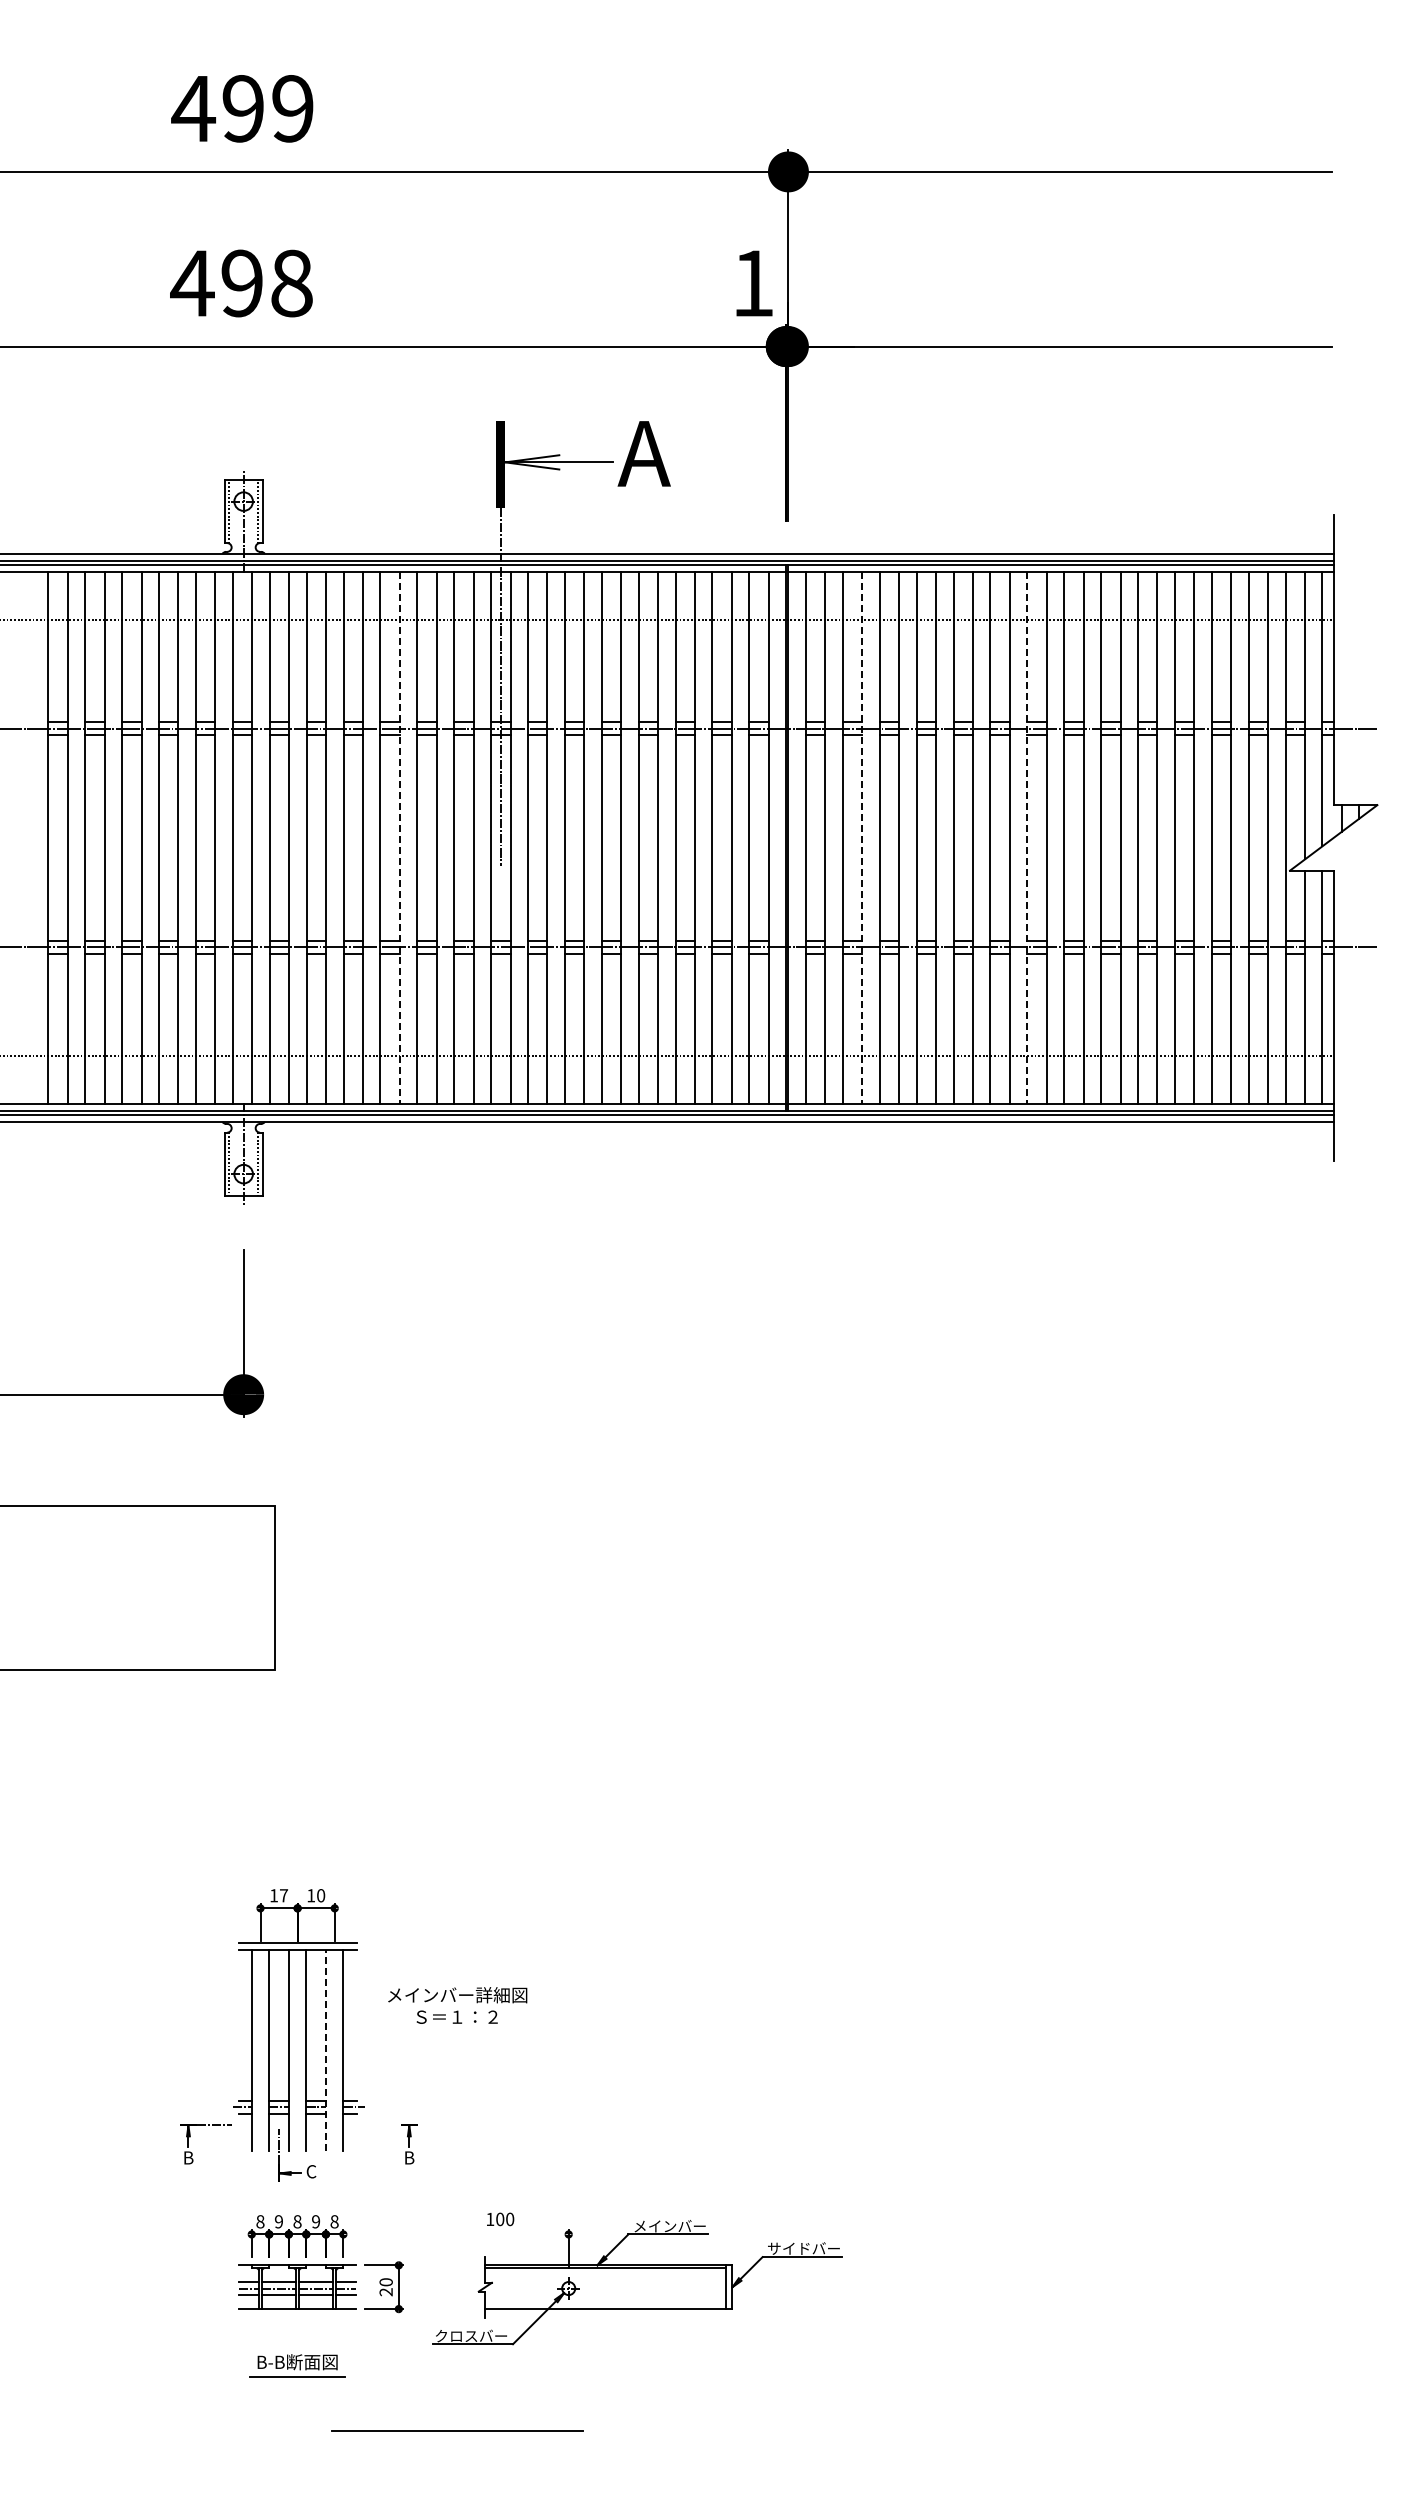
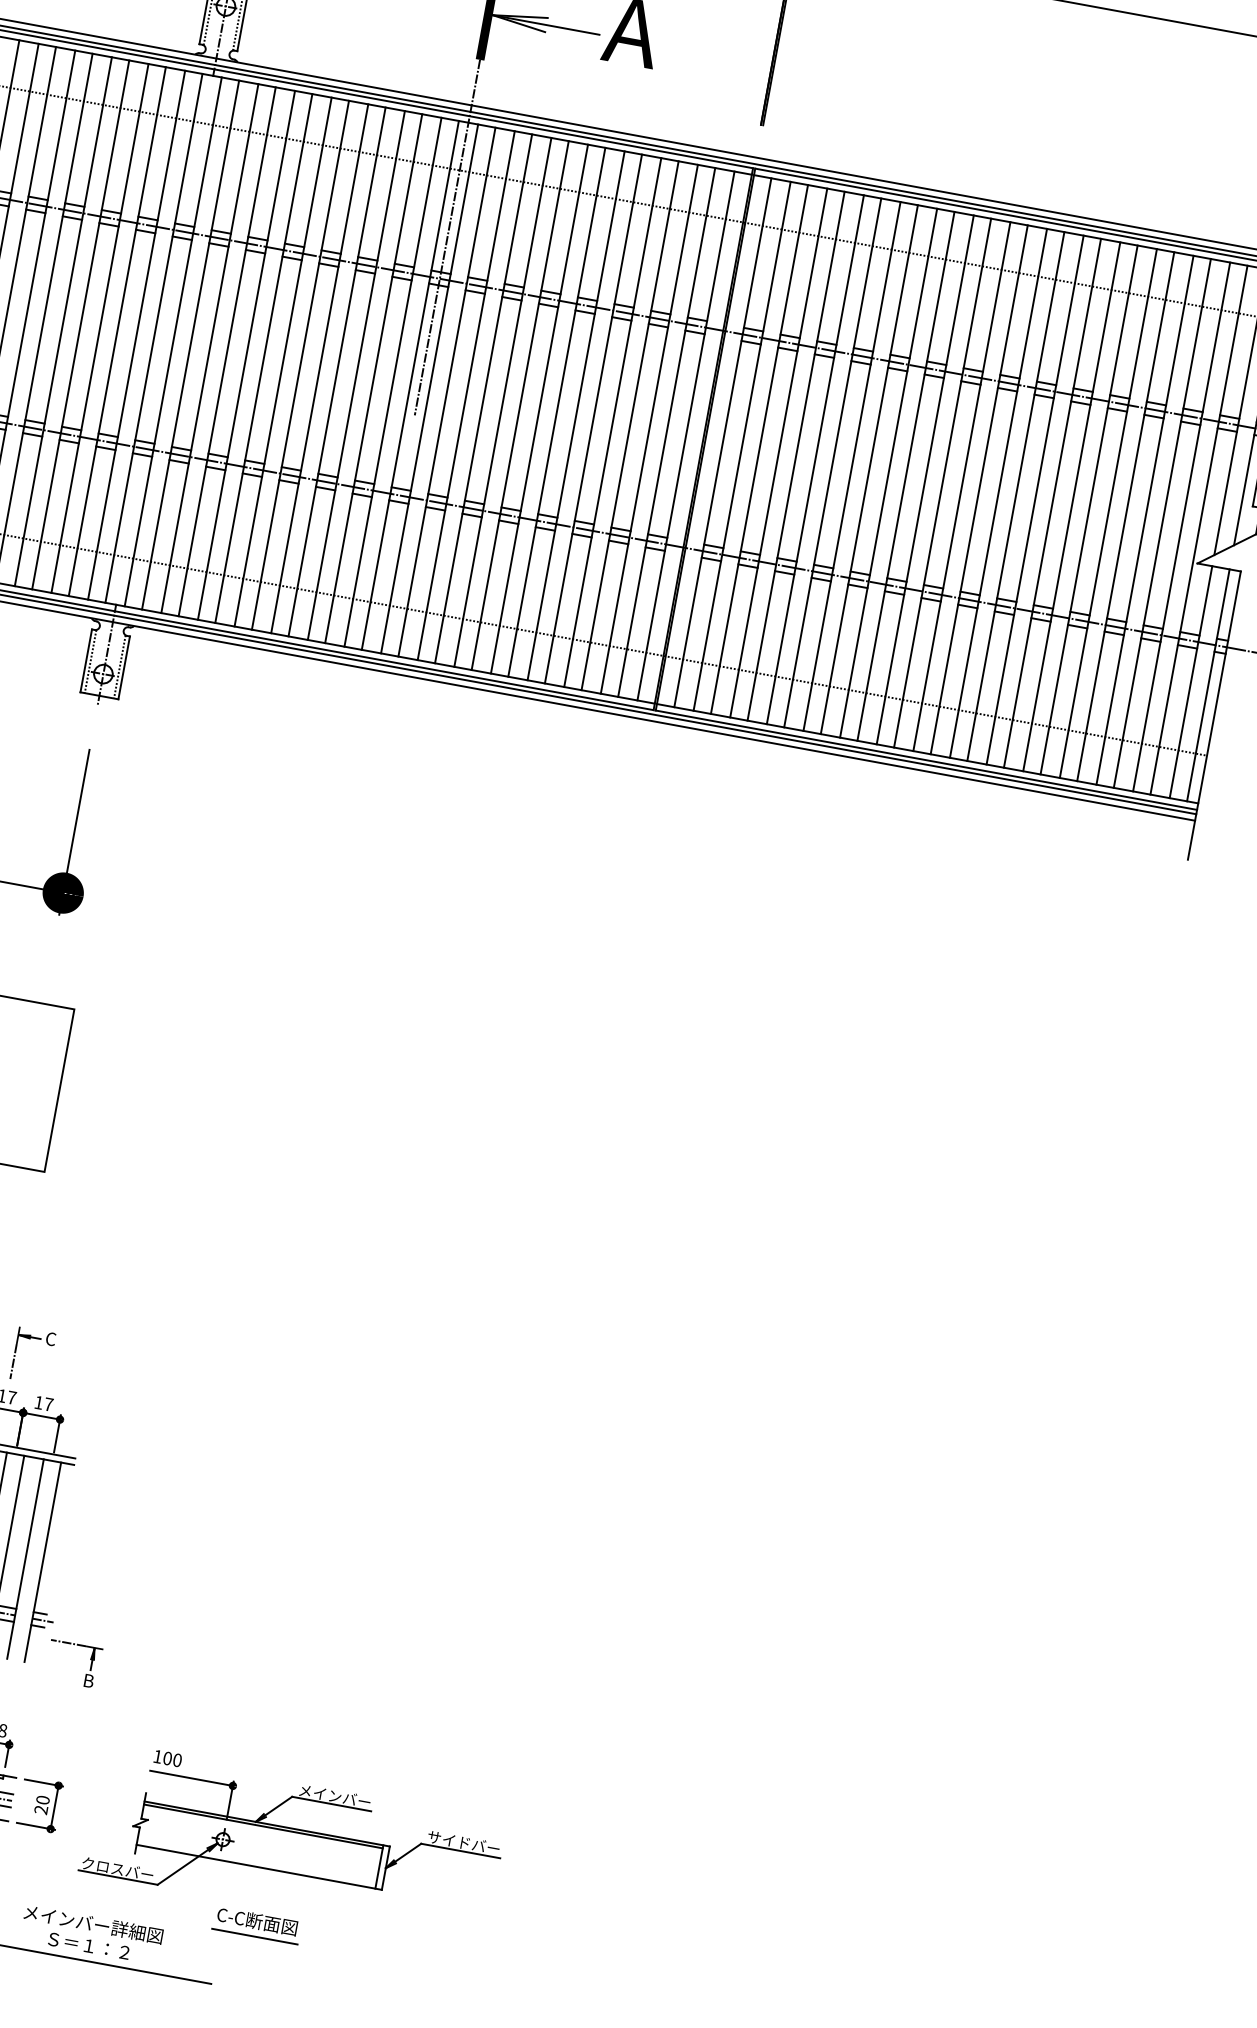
line: (399, 838) -> (319, 369), dashed -> solid
line: (862, 838) -> (778, 453), dashed -> solid
line: (1027, 838) -> (942, 483), dashed -> solid
part: (291, 1835) -> (30, 1339), added
text: (321, 1895) -> (49, 1404), 10 -> 17
text: (457, 2005) -> (91, 1934), moved
line: (326, 2049) -> (26, 1558), dashed -> solid
line: (382, 2124) -> (68, 1642), added
line: (526, 2234) -> (191, 1778), added
part: (616, 2365) -> (256, 1924), added

